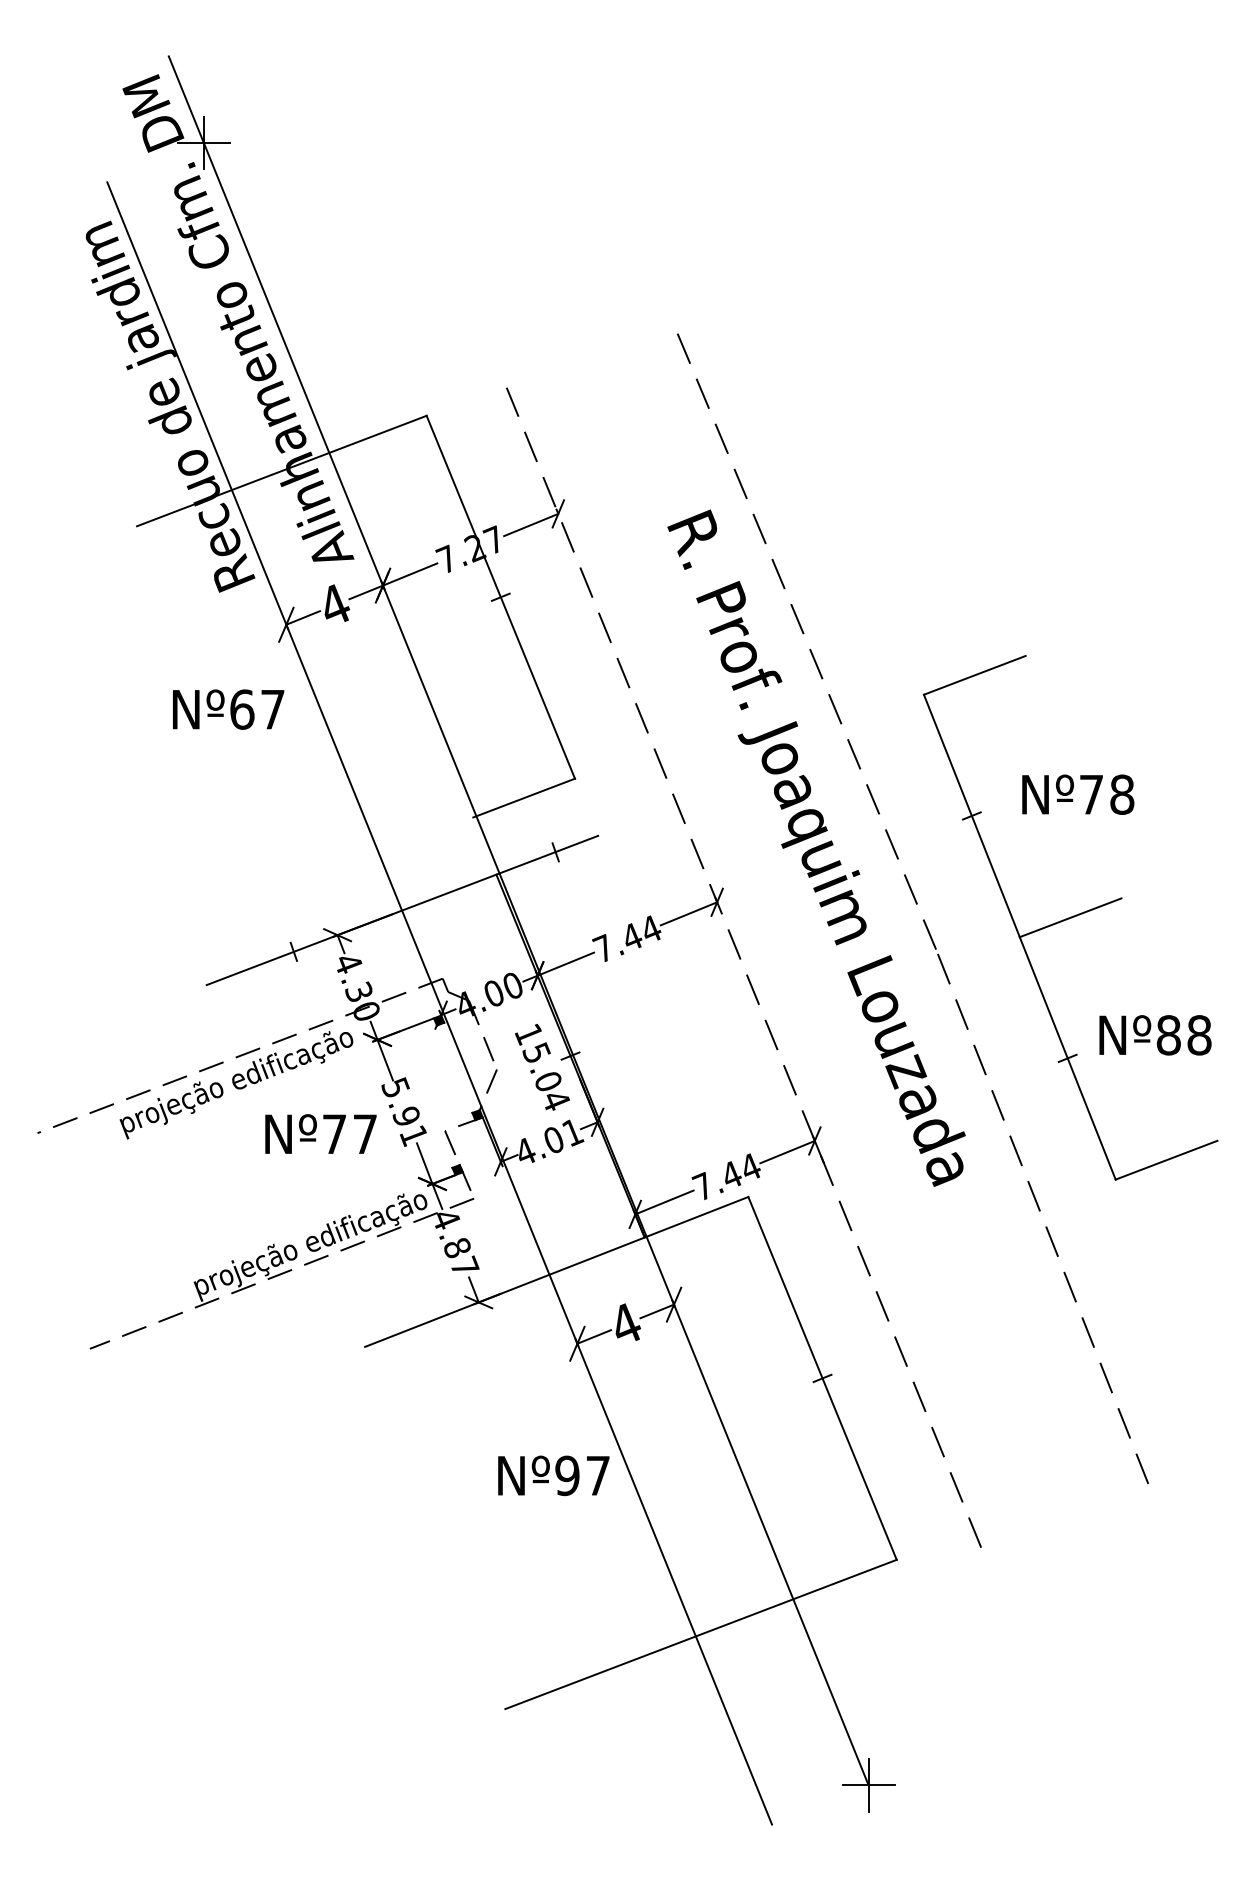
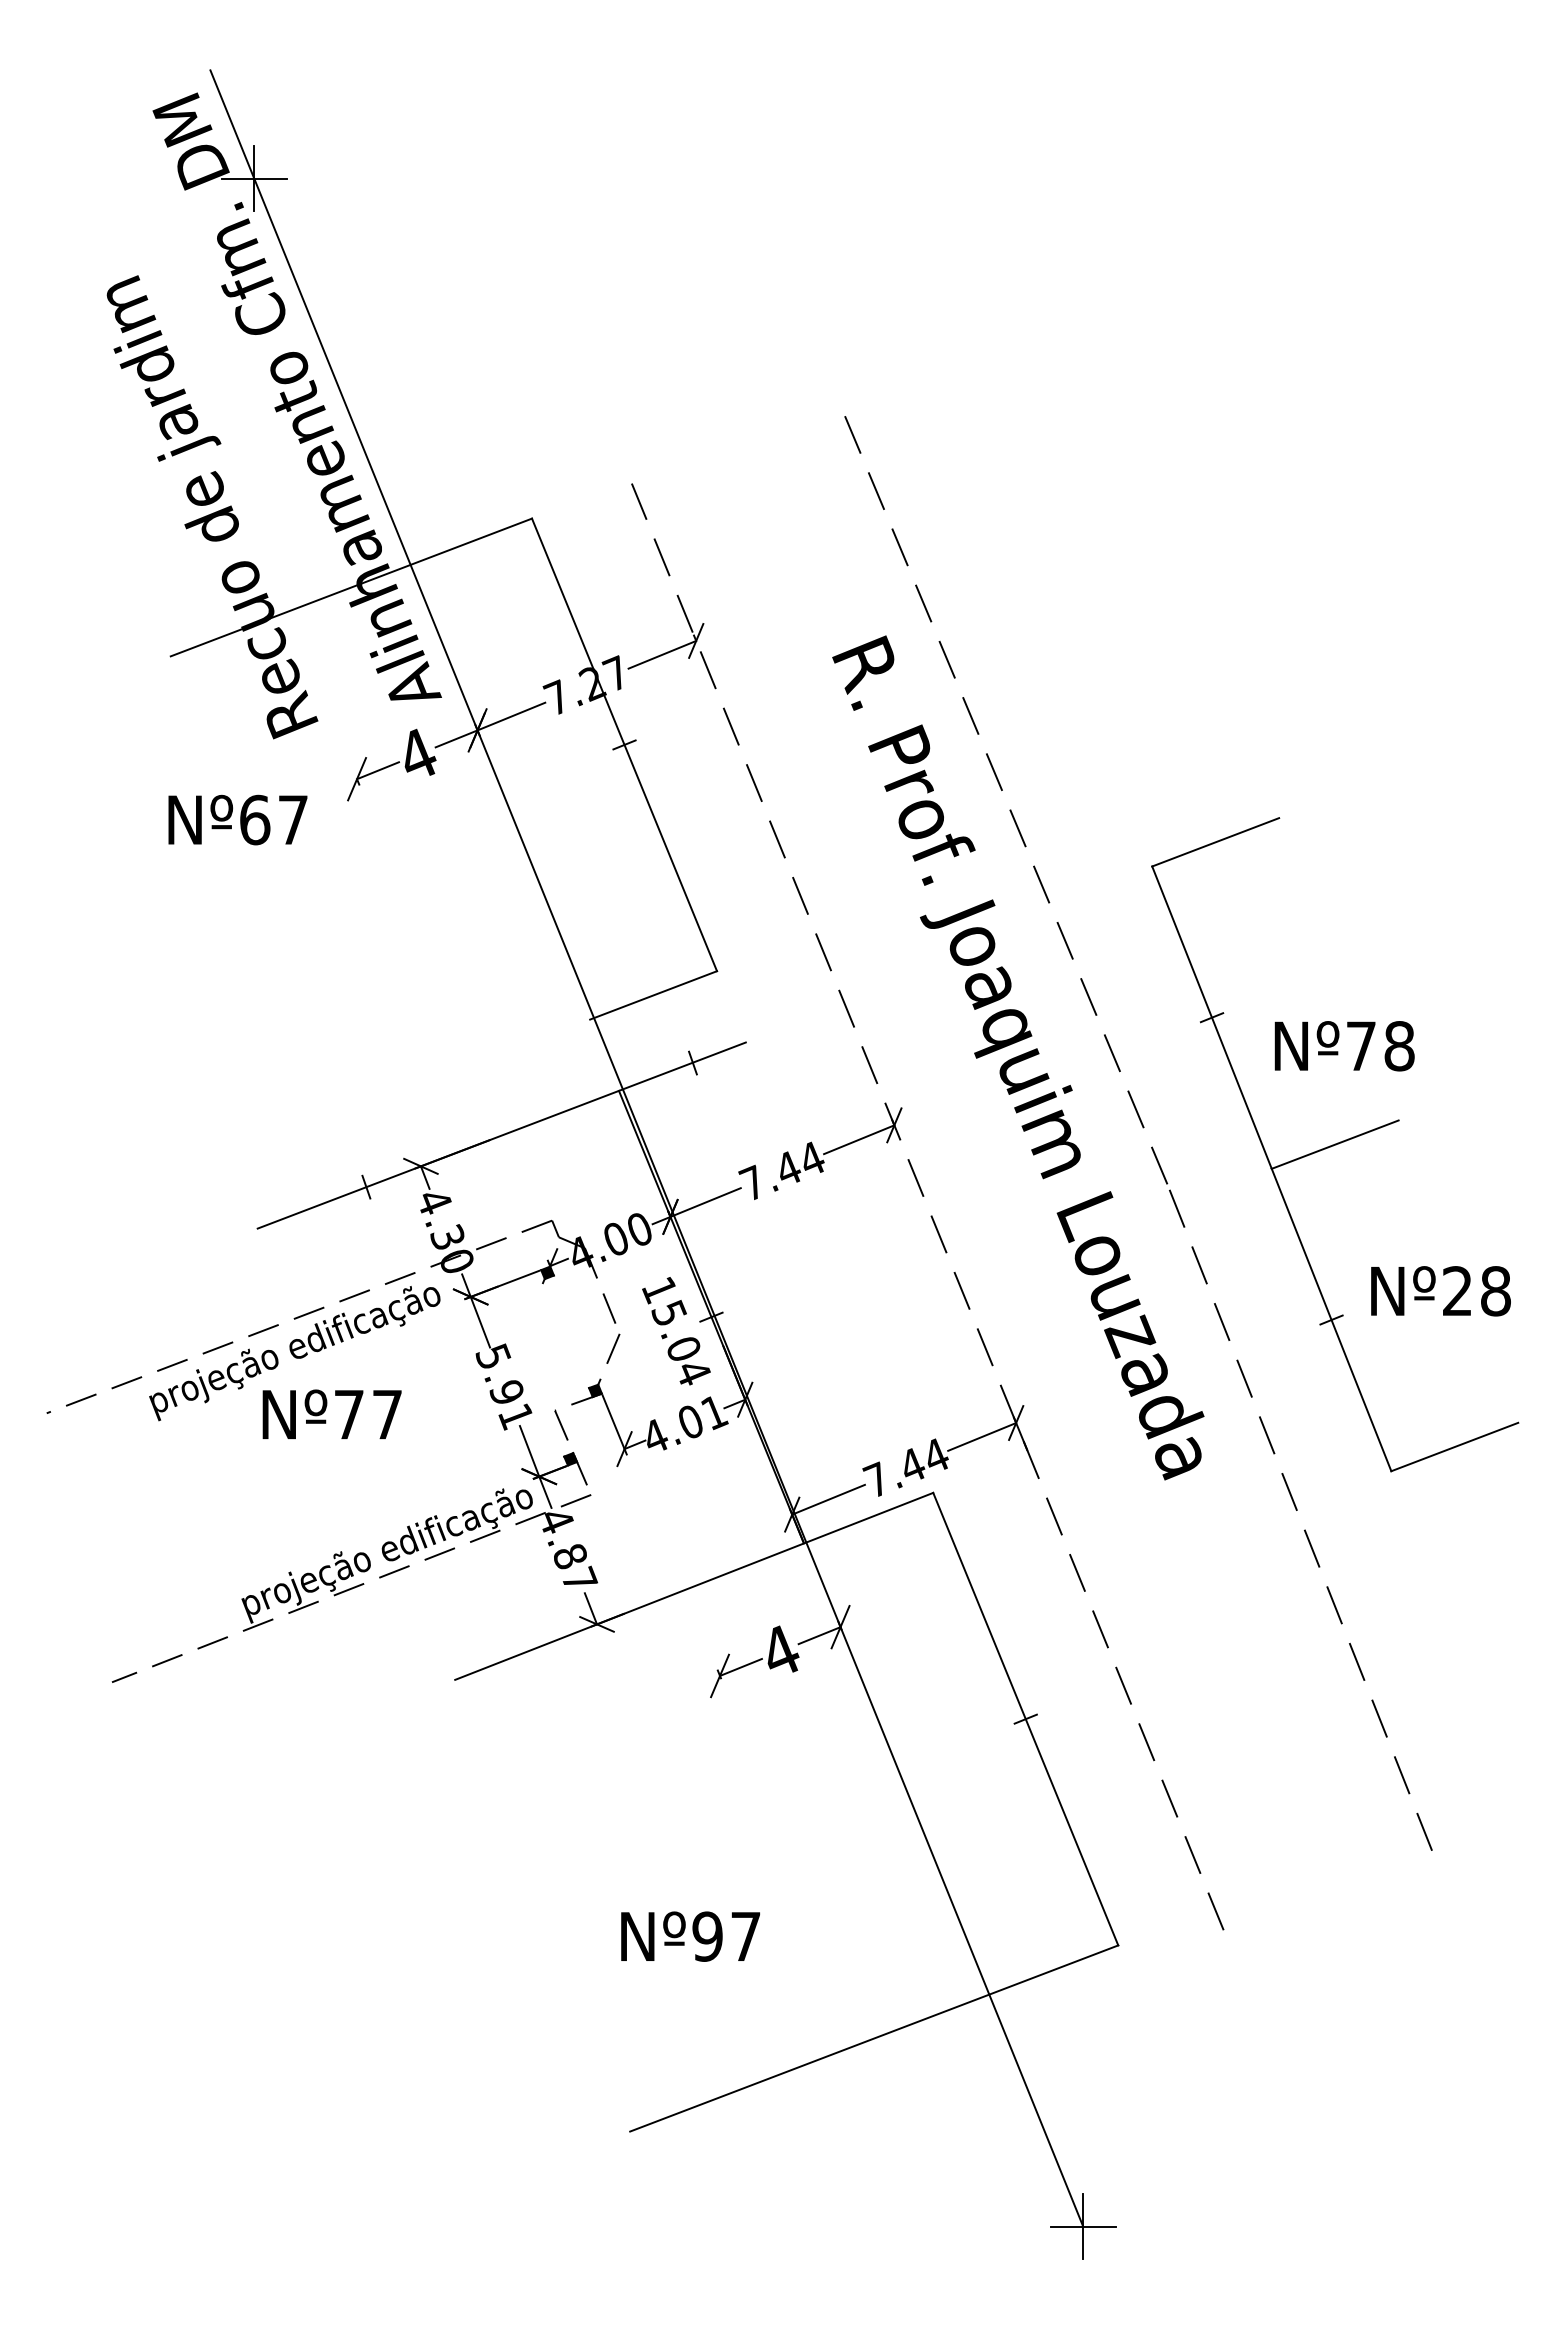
text: (228, 709) -> (237, 819), moved
text: (1078, 794) -> (1344, 1046), moved
line: (439, 1003) -> (547, 1251), removed
text: (1168, 1035) -> (1457, 1291), Nº88 -> Nº28
text: (320, 1133) -> (331, 1413), moved
text: (553, 1475) -> (690, 1936), moved

